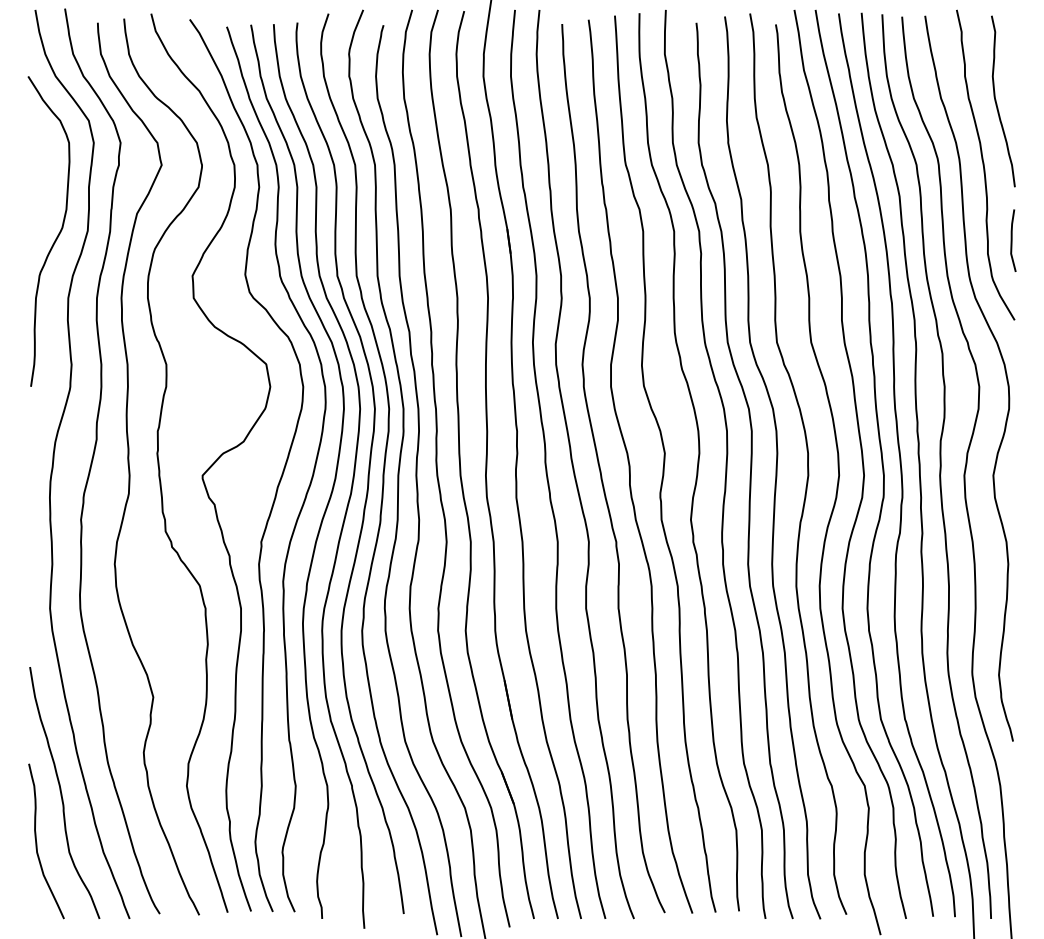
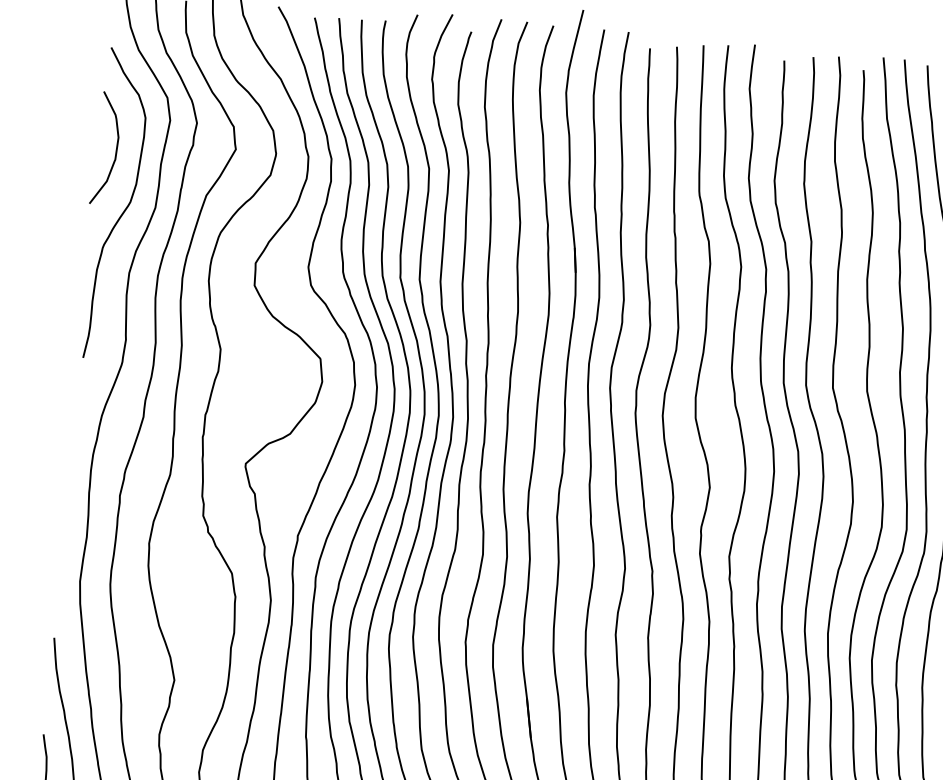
curve: (42, 176) -> (115, 148), added

